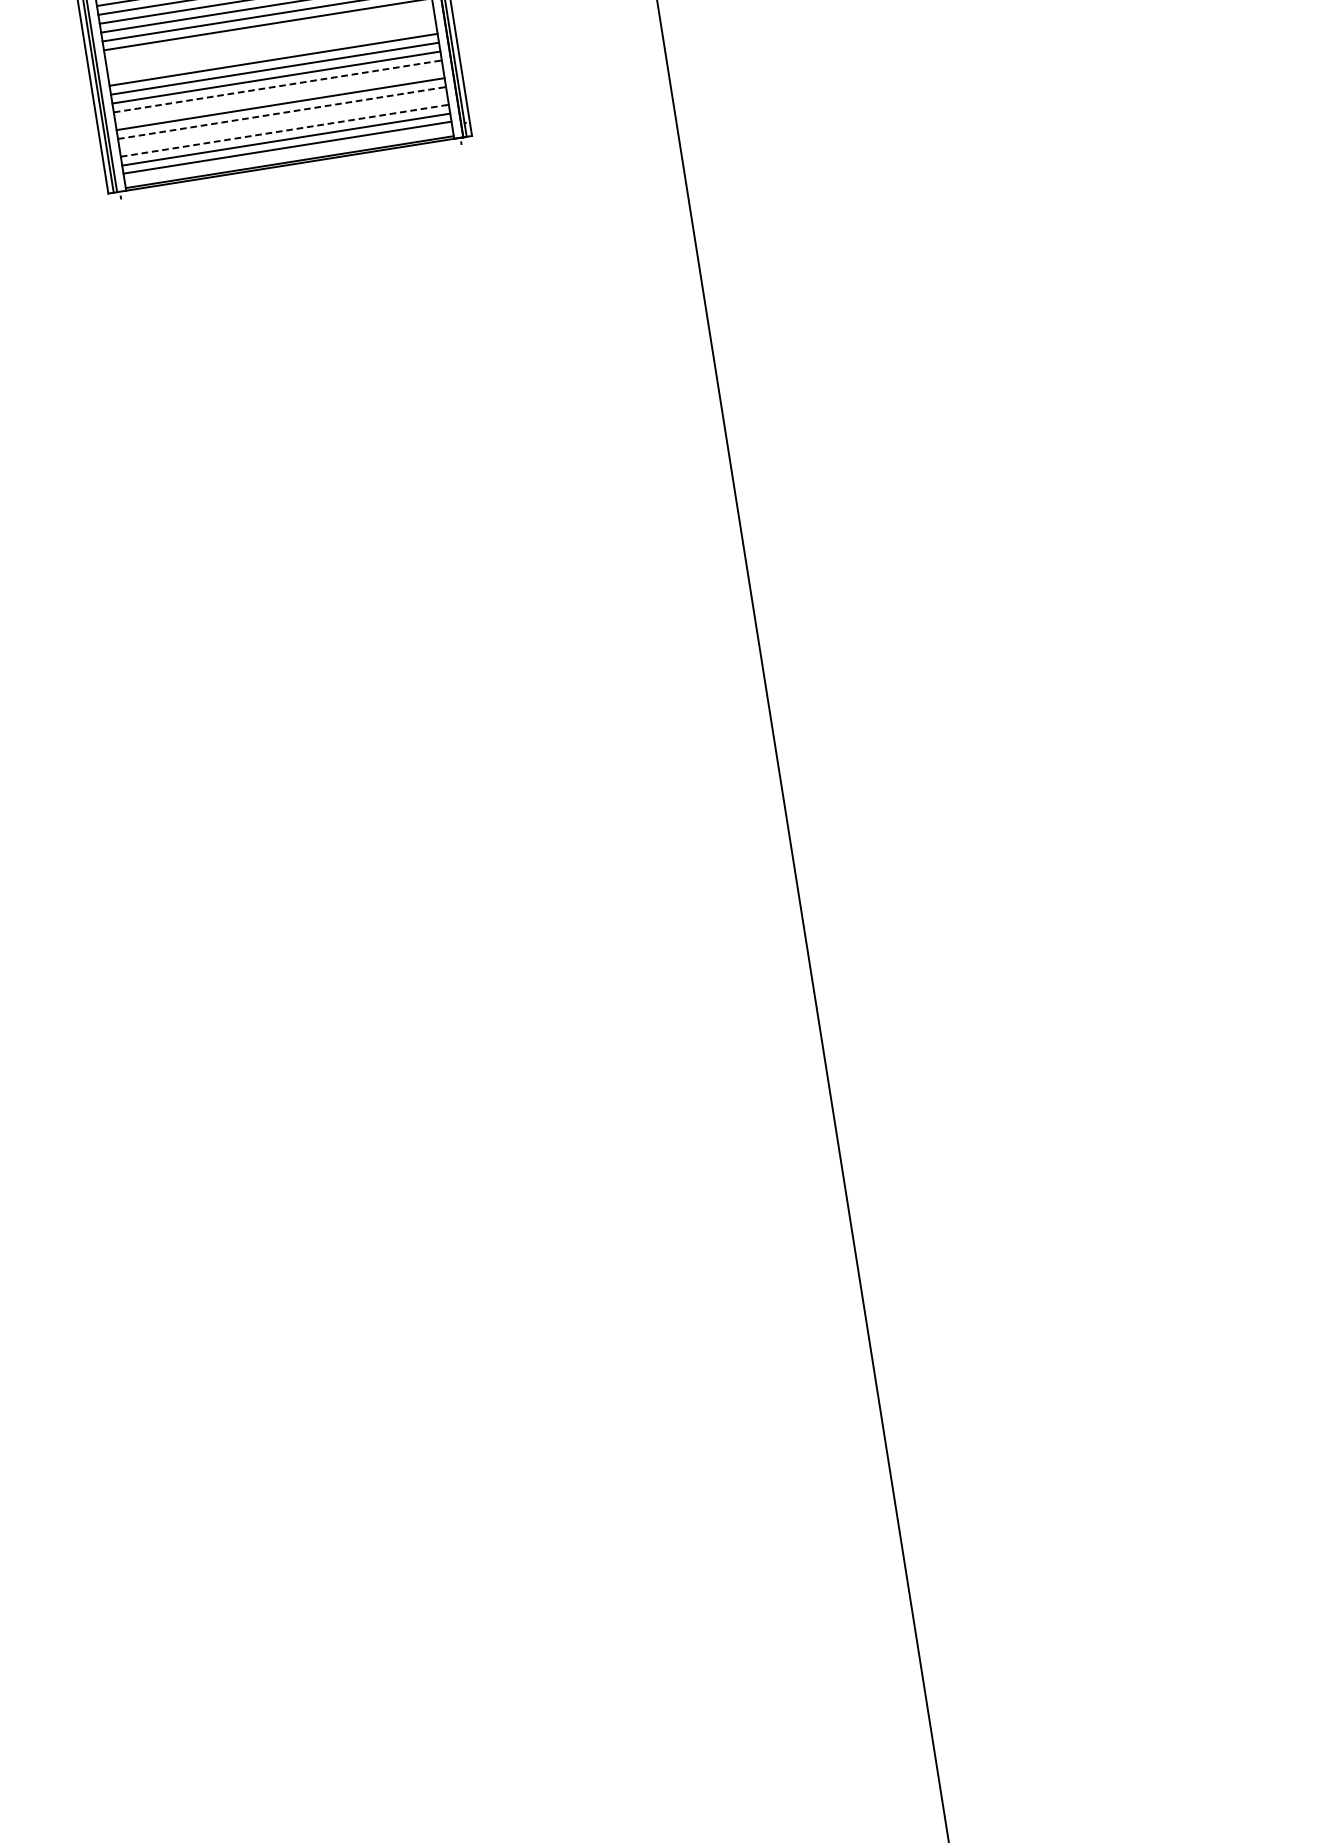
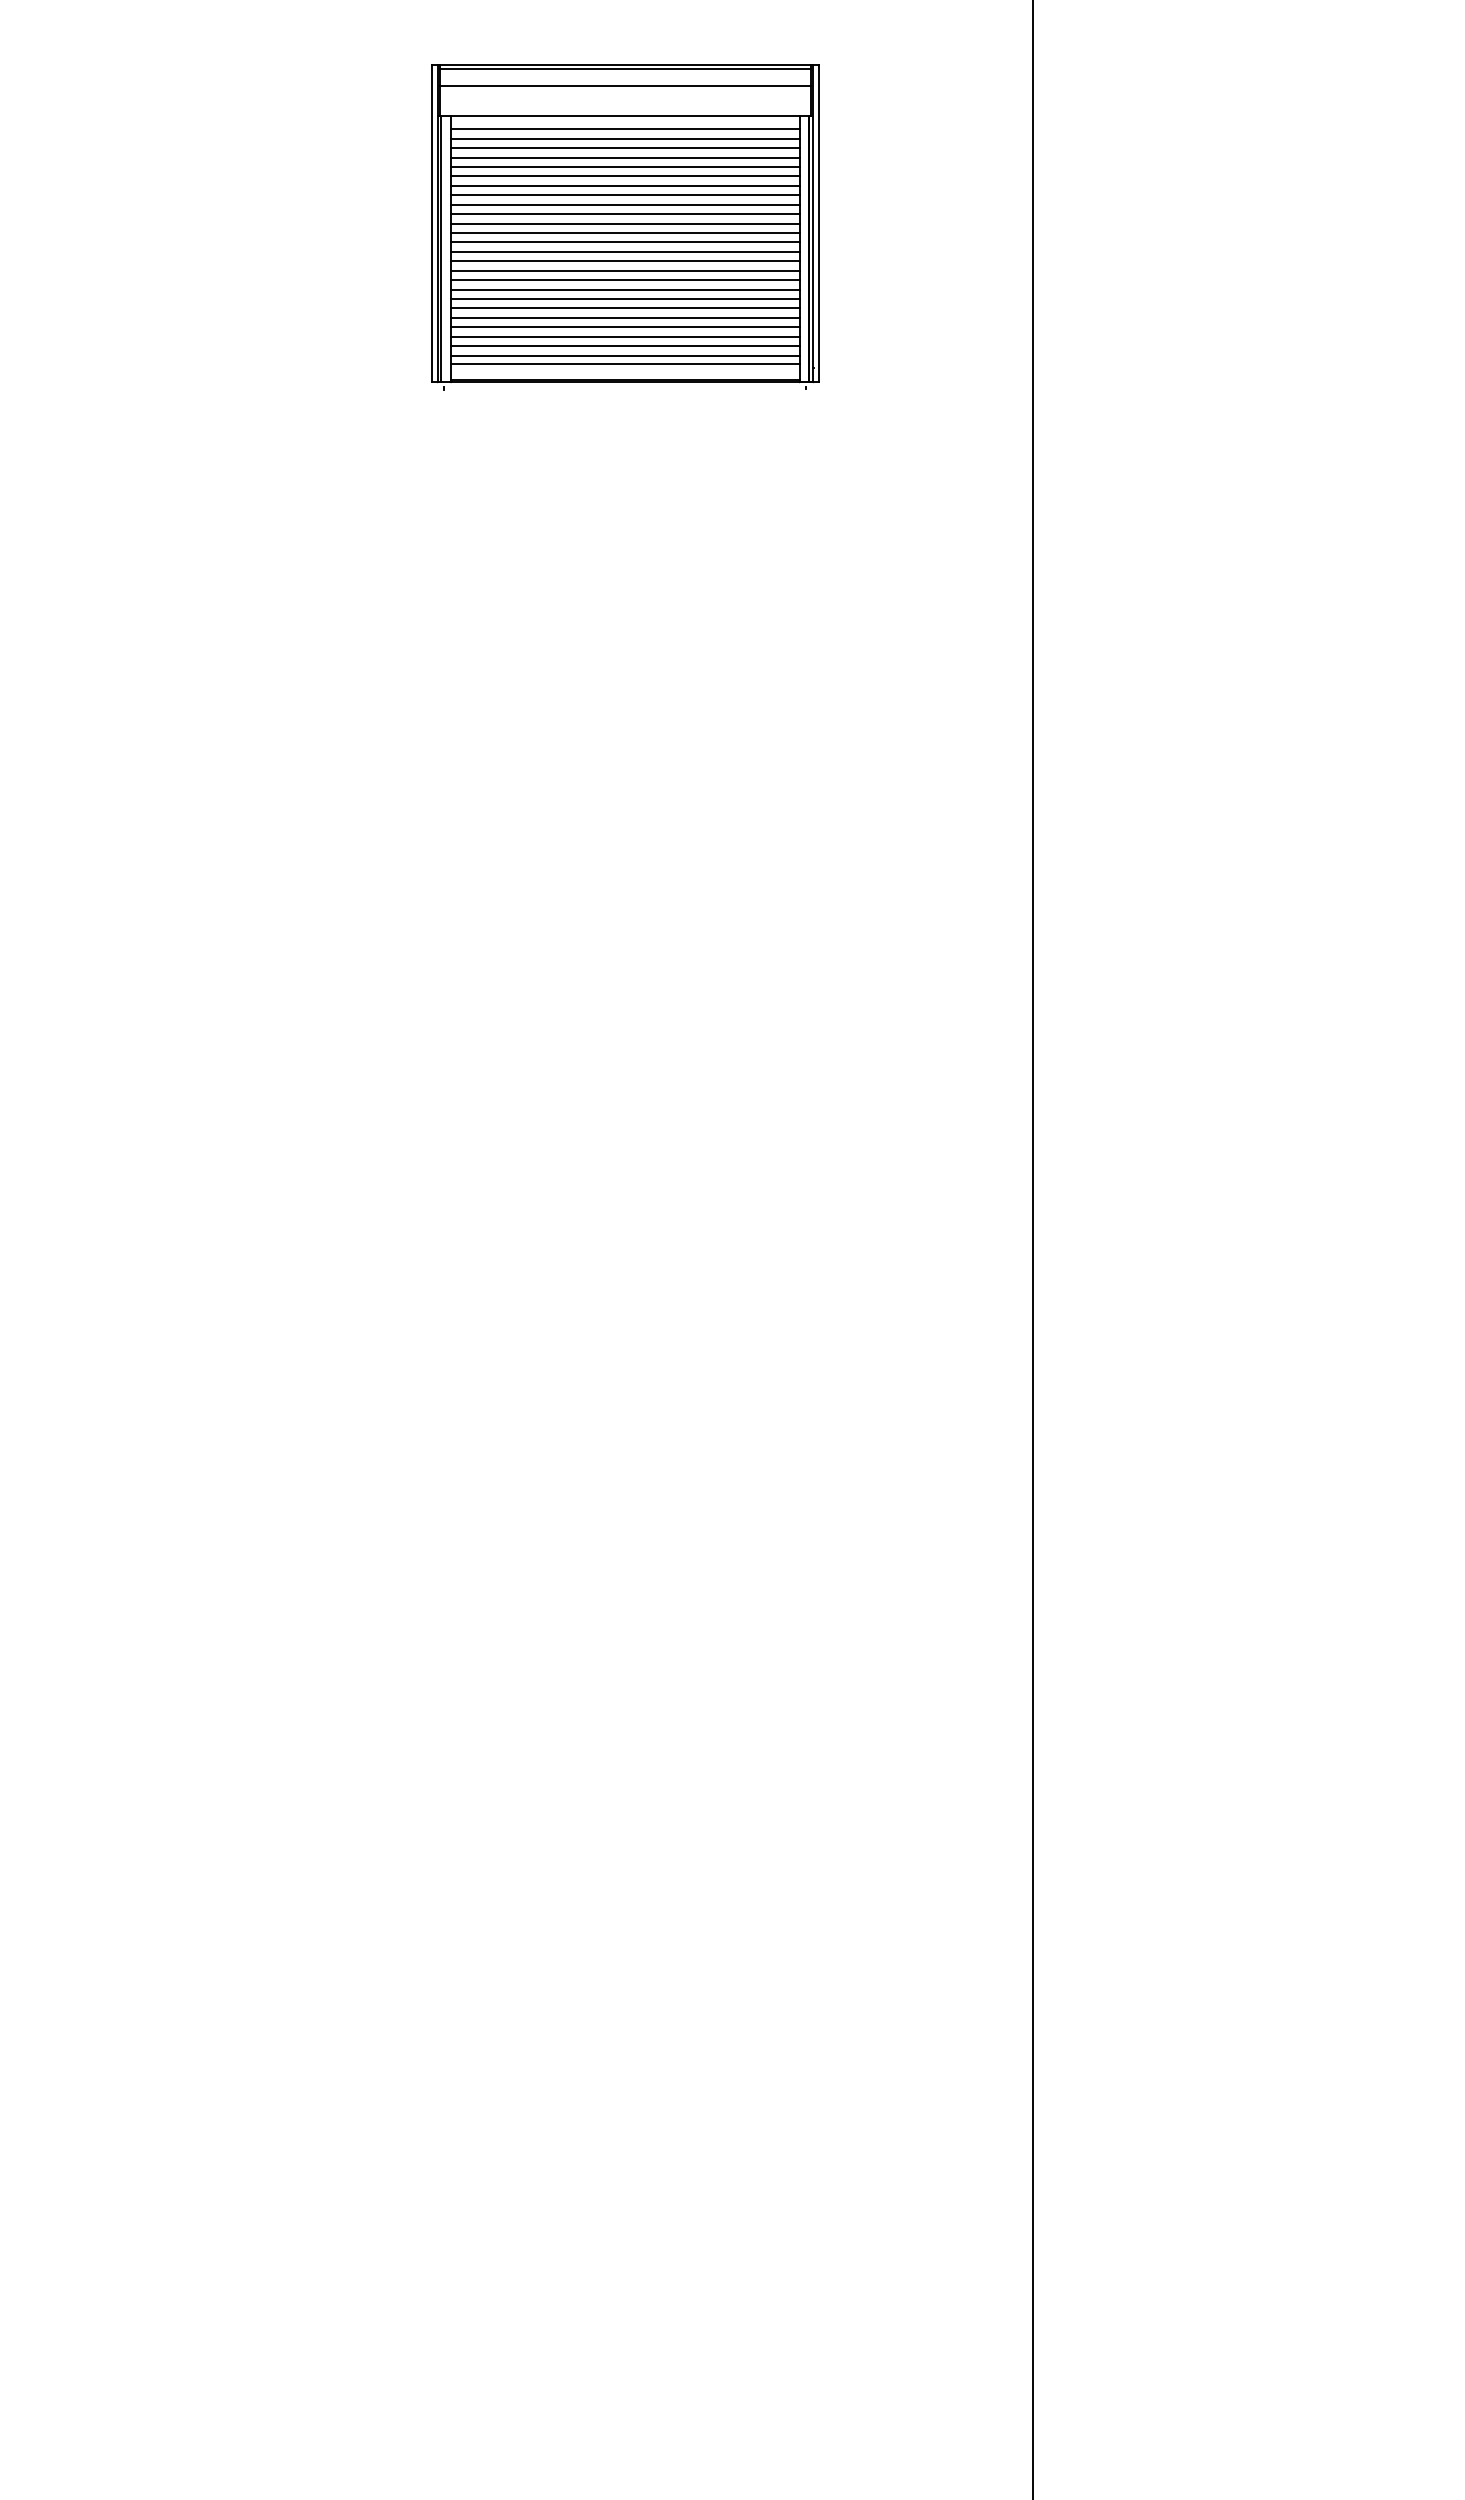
line: (268, 33) -> (624, 242), added
line: (269, 41) -> (624, 251), added
line: (271, 51) -> (624, 261), added
line: (278, 86) -> (625, 299), dashed -> solid
line: (278, 95) -> (624, 308), added
line: (282, 113) -> (625, 327), dashed -> solid
line: (282, 121) -> (624, 336), added
line: (285, 131) -> (625, 346), dashed -> solid

